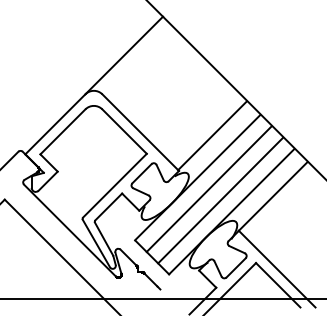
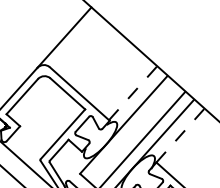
line: (212, 135) -> (132, 93), solid -> dashed
line: (208, 188) -> (132, 132), removed
line: (273, 196) -> (180, 135), solid -> dashed

